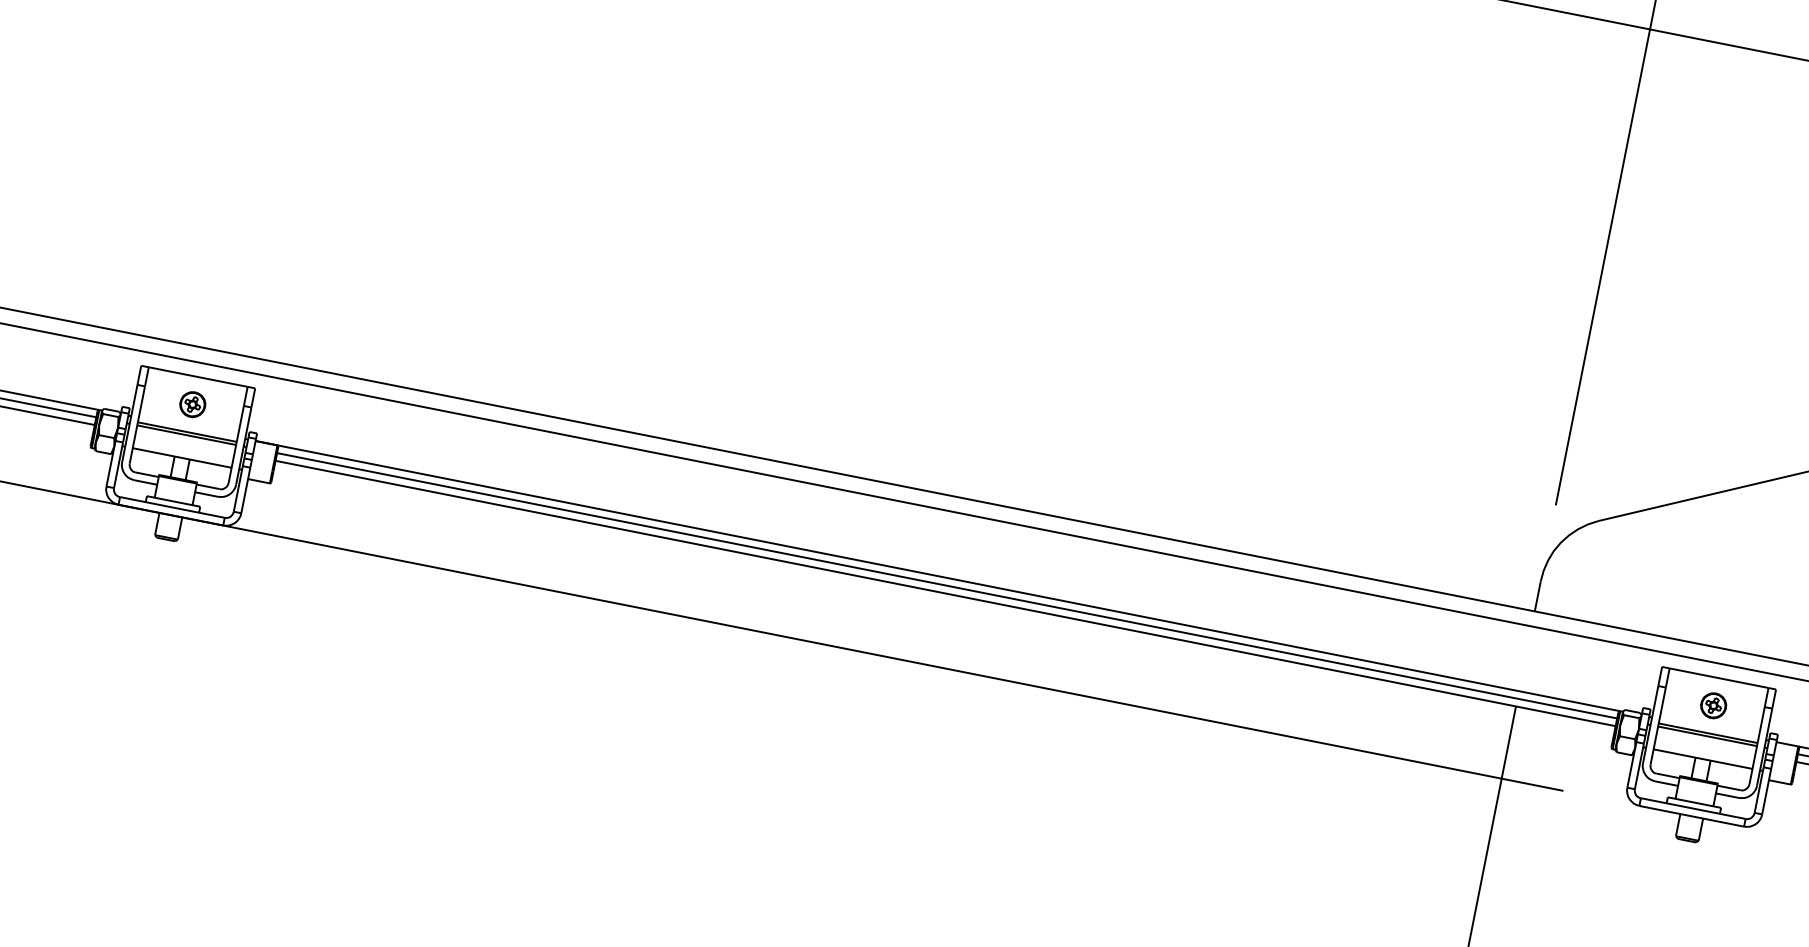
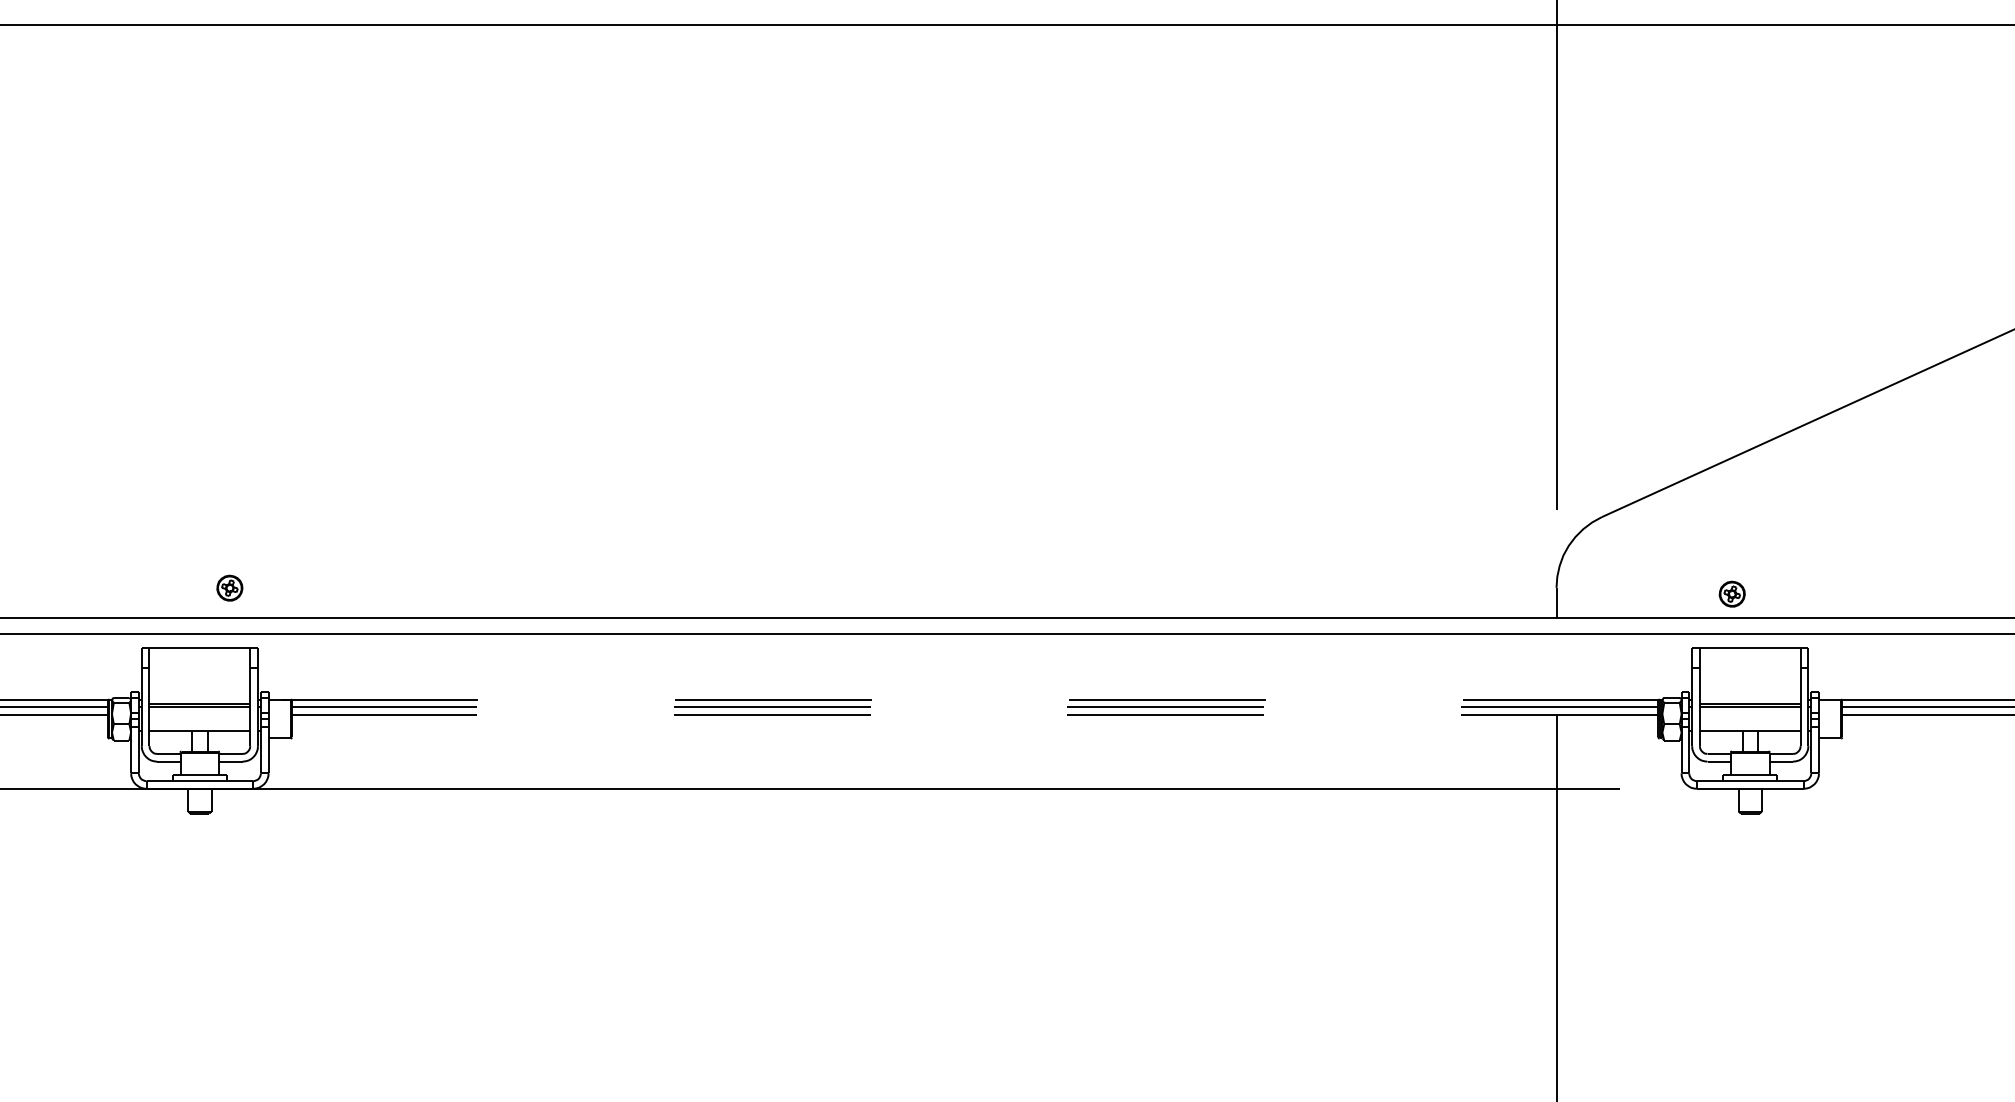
part: (192, 403) -> (229, 587), moved
line: (938, 576) -> (964, 699), solid -> dashed
line: (946, 585) -> (974, 707), solid -> dashed
line: (945, 593) -> (974, 715), solid -> dashed
part: (1713, 704) -> (1731, 593), moved

